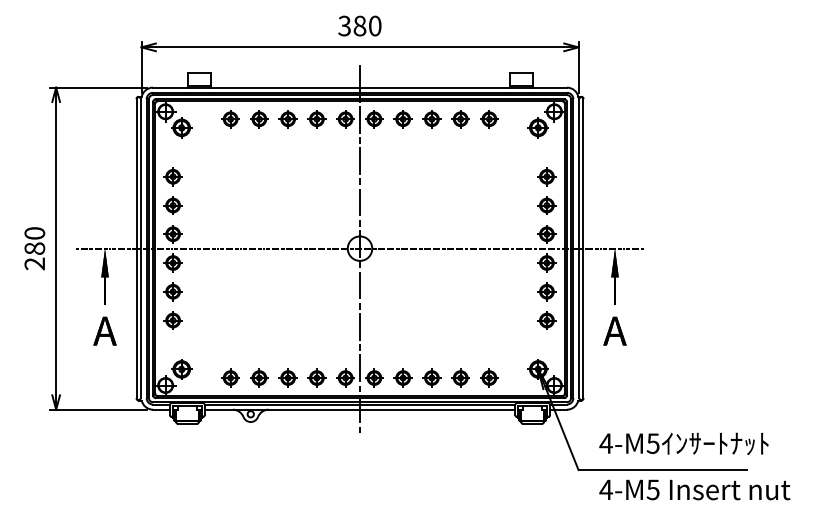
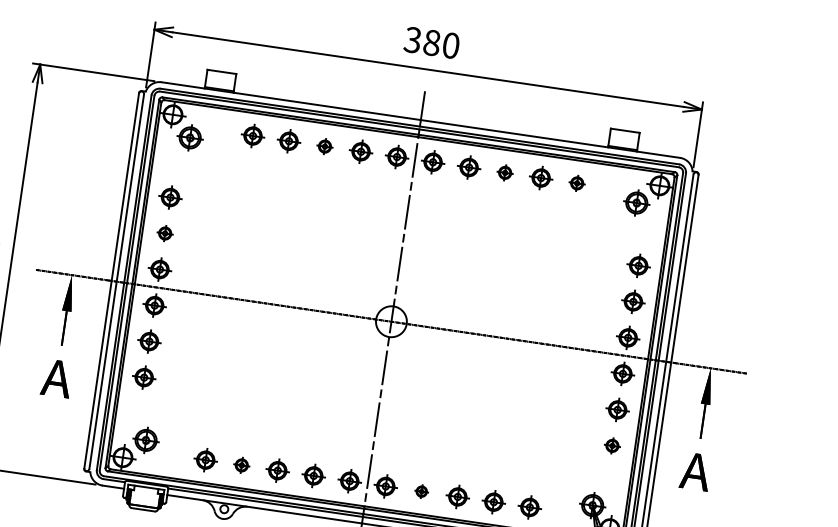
part: (287, 119) -> (324, 146), size x0.7
part: (431, 119) -> (504, 173), size x0.7
part: (489, 119) -> (577, 183), size x0.7
part: (172, 205) -> (164, 233), size x0.7
part: (546, 320) -> (611, 445), size x0.7
part: (259, 377) -> (241, 464), size x0.7
part: (402, 377) -> (421, 490), size x0.6

